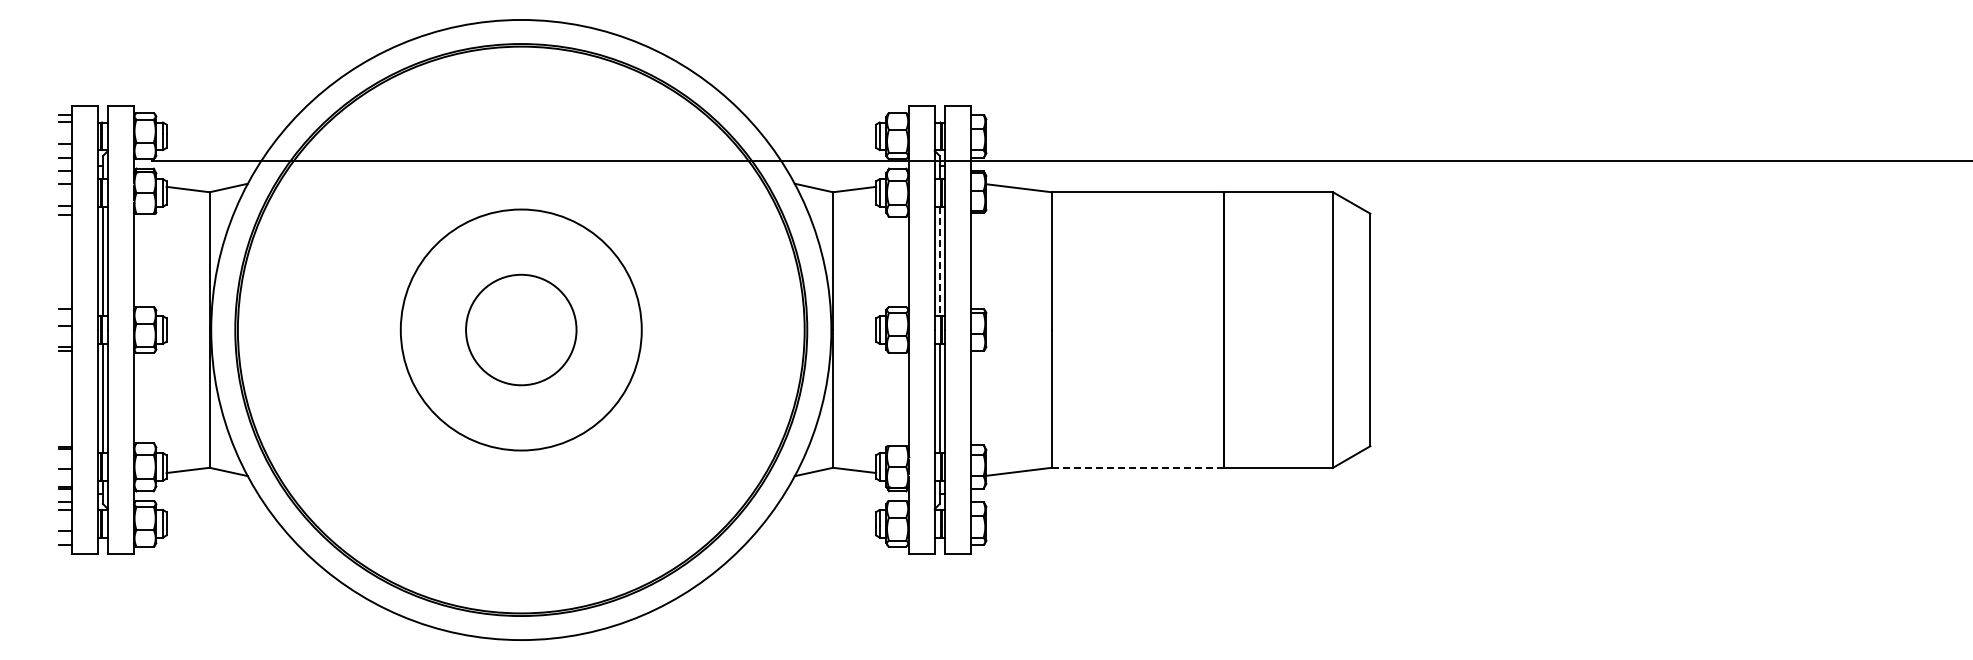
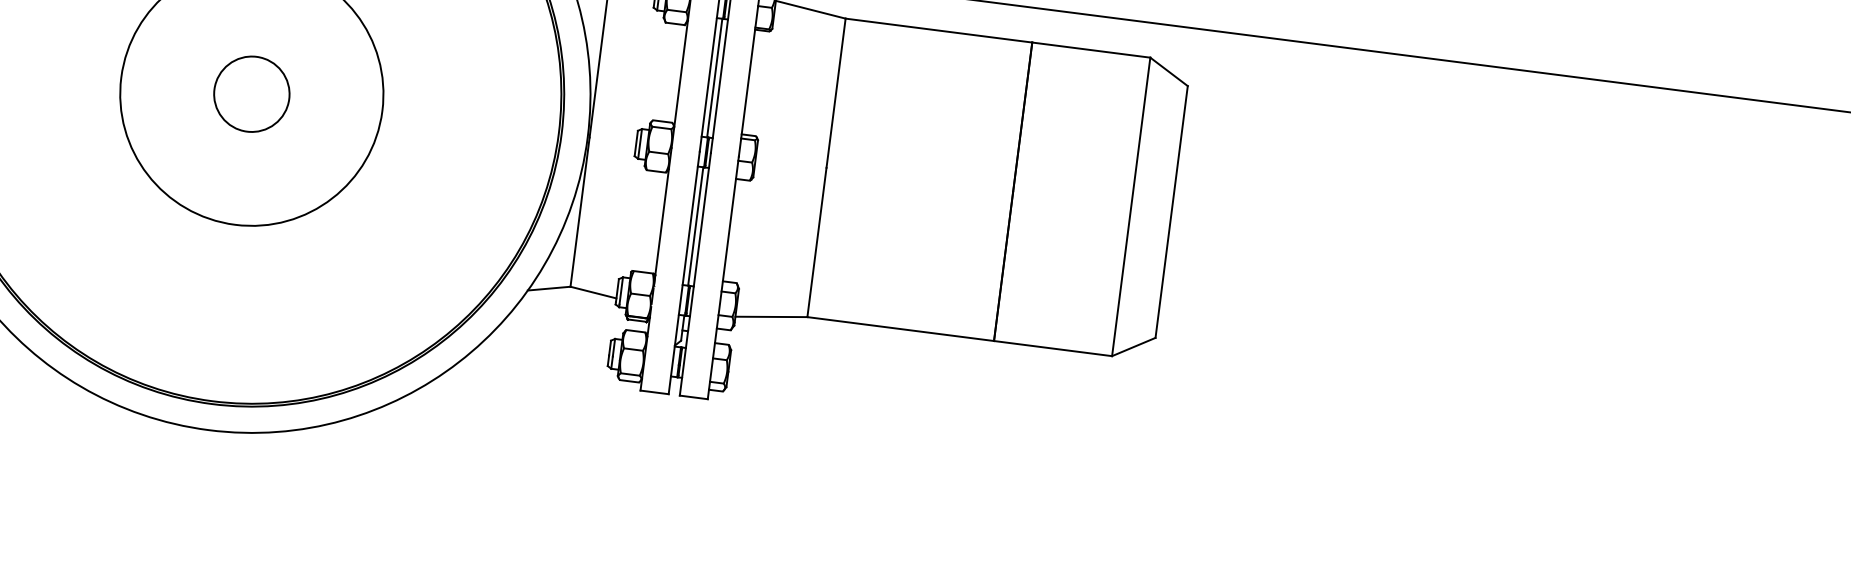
line: (939, 261) -> (714, 78), dashed -> solid
circle: (520, 329) -> (251, 93), size x0.62
line: (1138, 467) -> (901, 328), dashed -> solid

